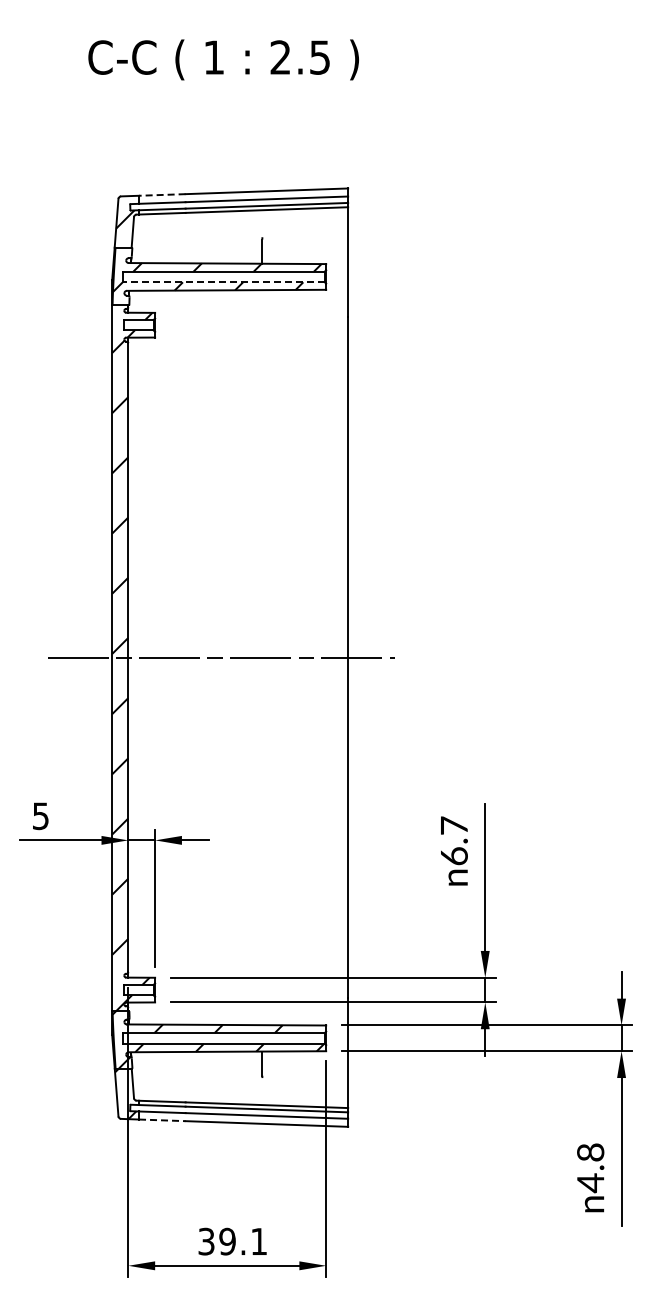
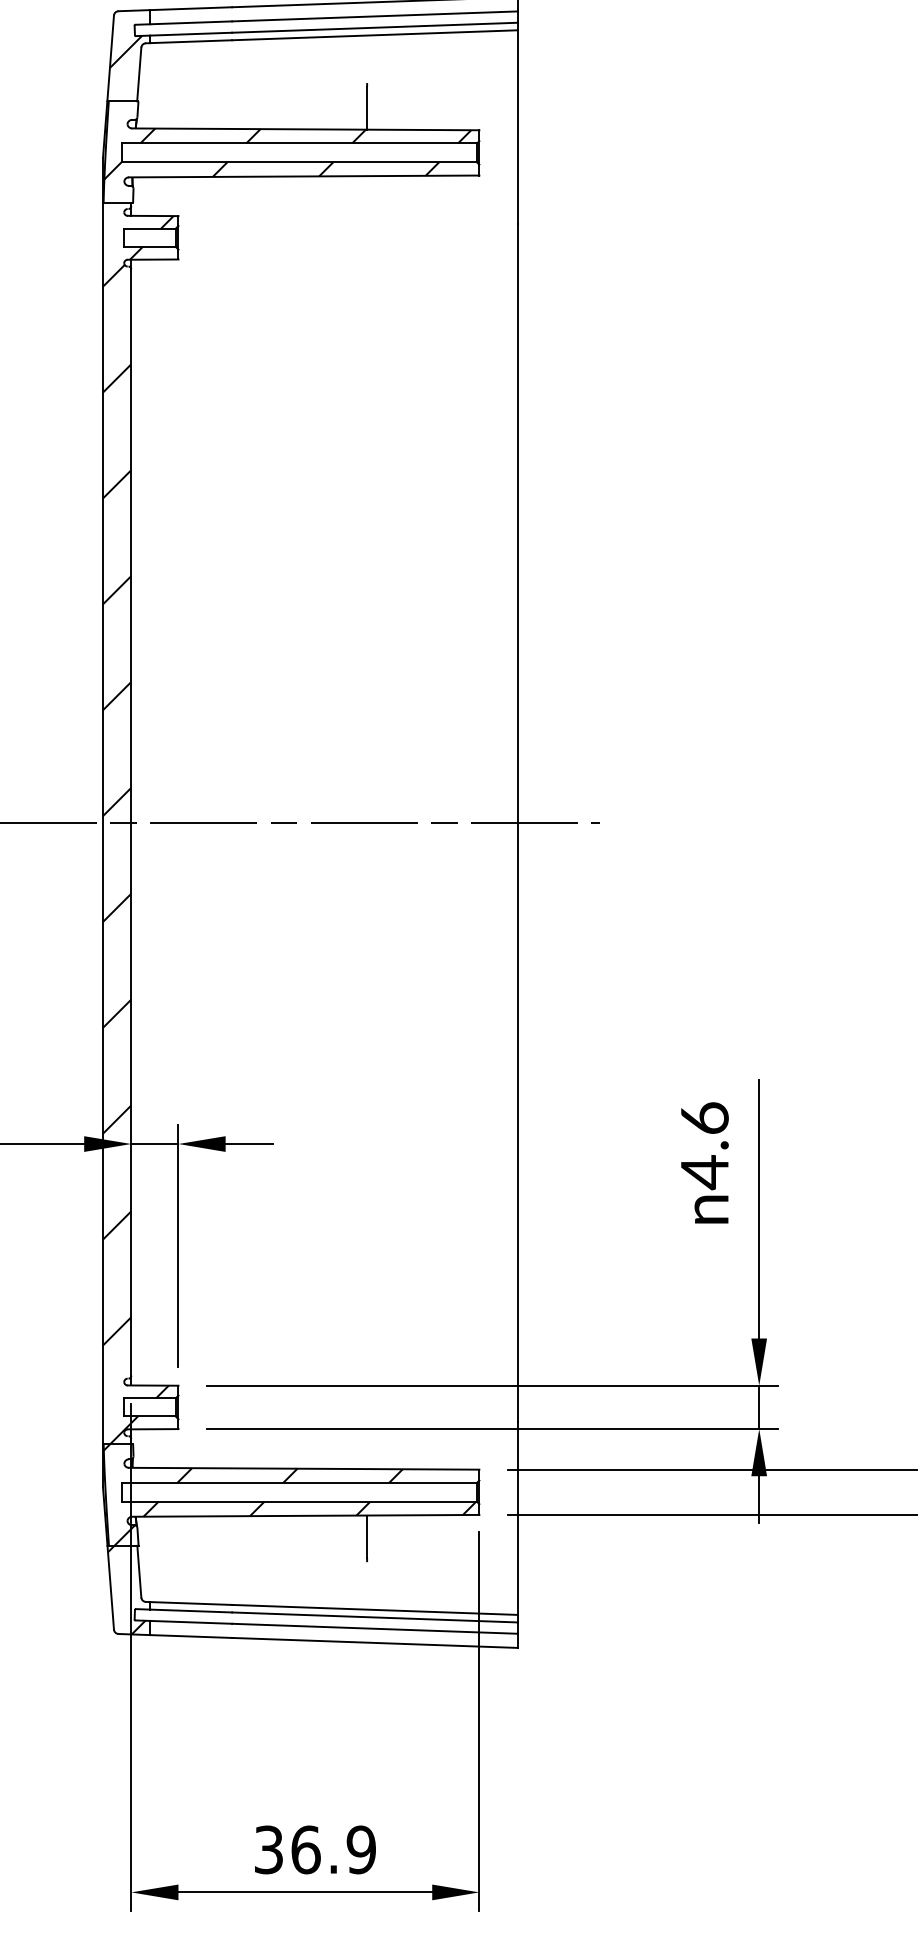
line: (161, 194) -> (189, 7), dashed -> solid
line: (223, 282) -> (298, 162), dashed -> solid
text: (454, 841) -> (705, 1146), 6.7 -> 4.6
line: (162, 1120) -> (191, 1636), dashed -> solid
text: (243, 1241) -> (333, 1849), 39.1 -> 36.9

